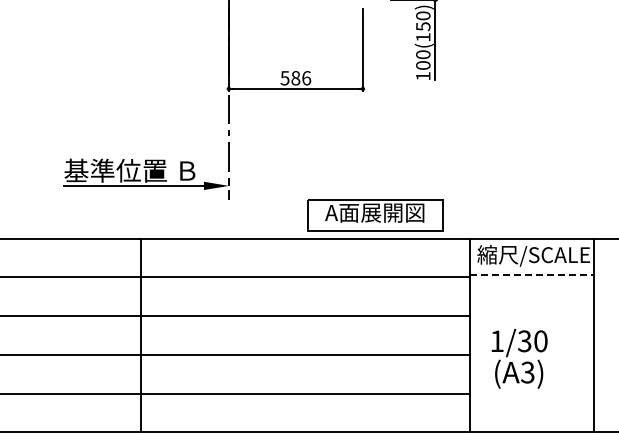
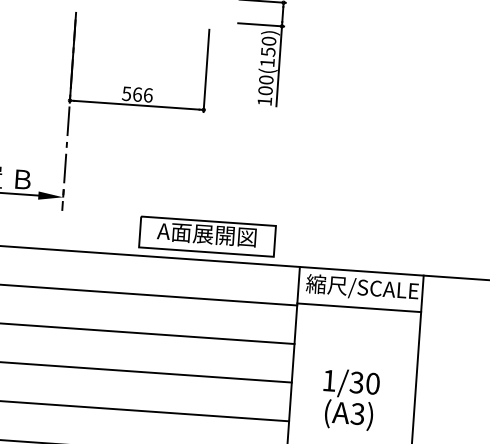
text: (295, 78) -> (137, 94), 586 -> 566
line: (532, 275) -> (359, 307), dashed -> solid
text: (519, 358) -> (350, 399), moved

